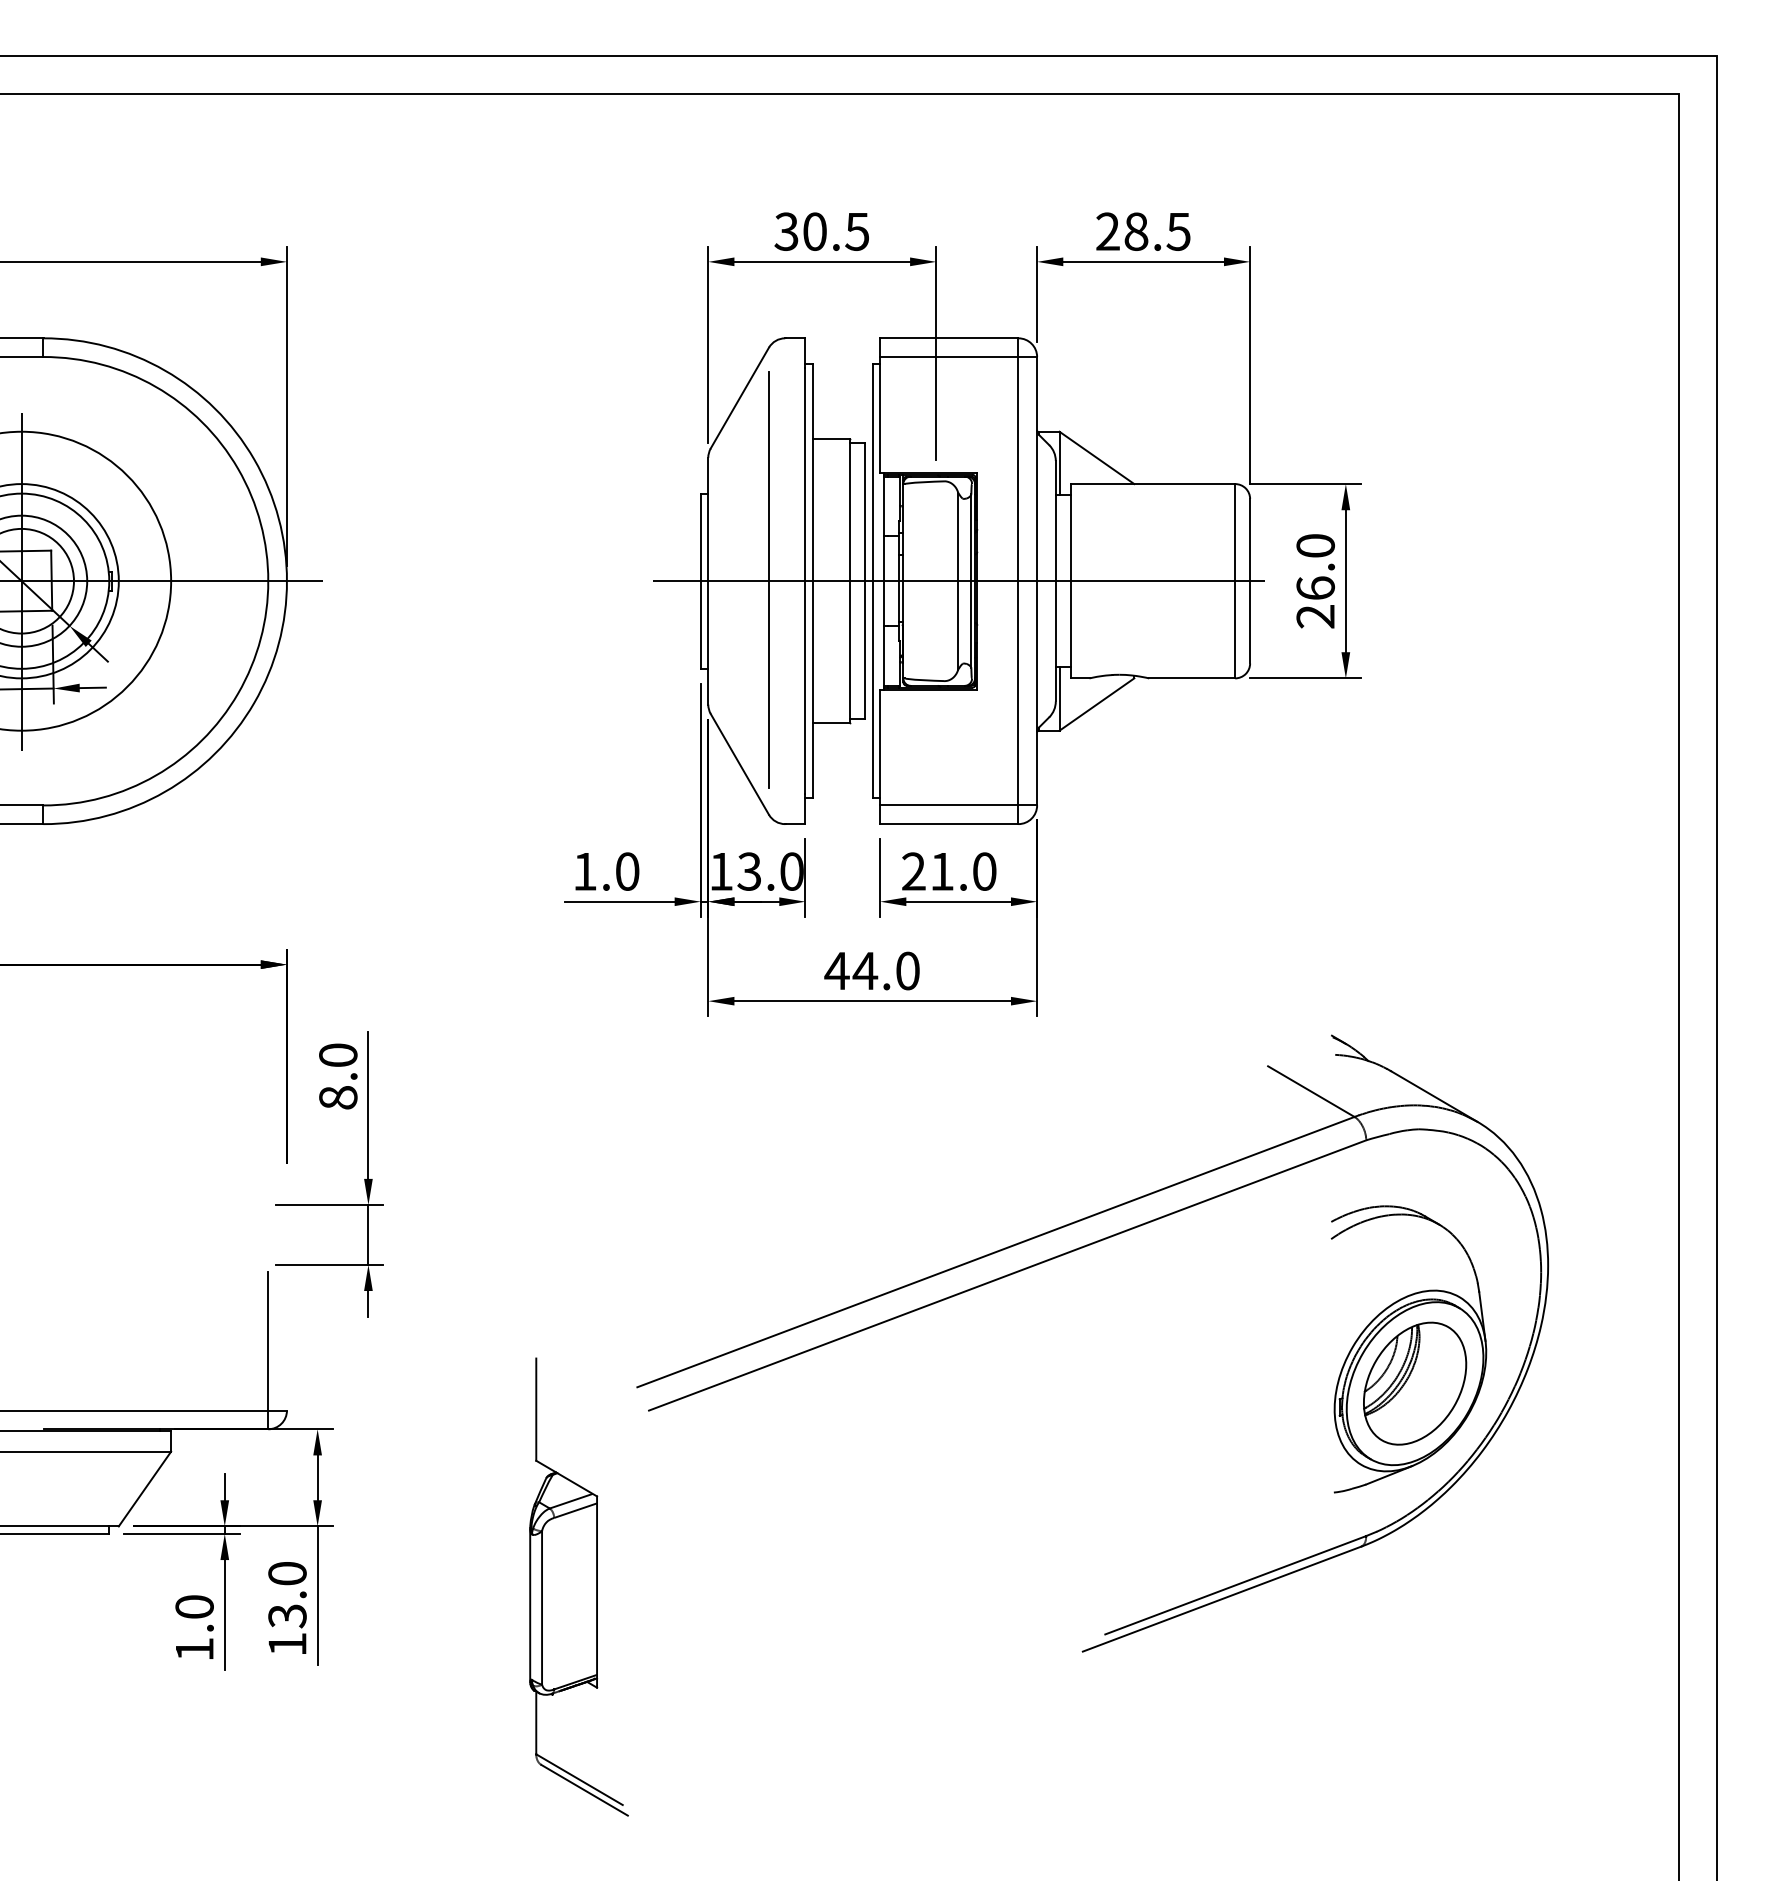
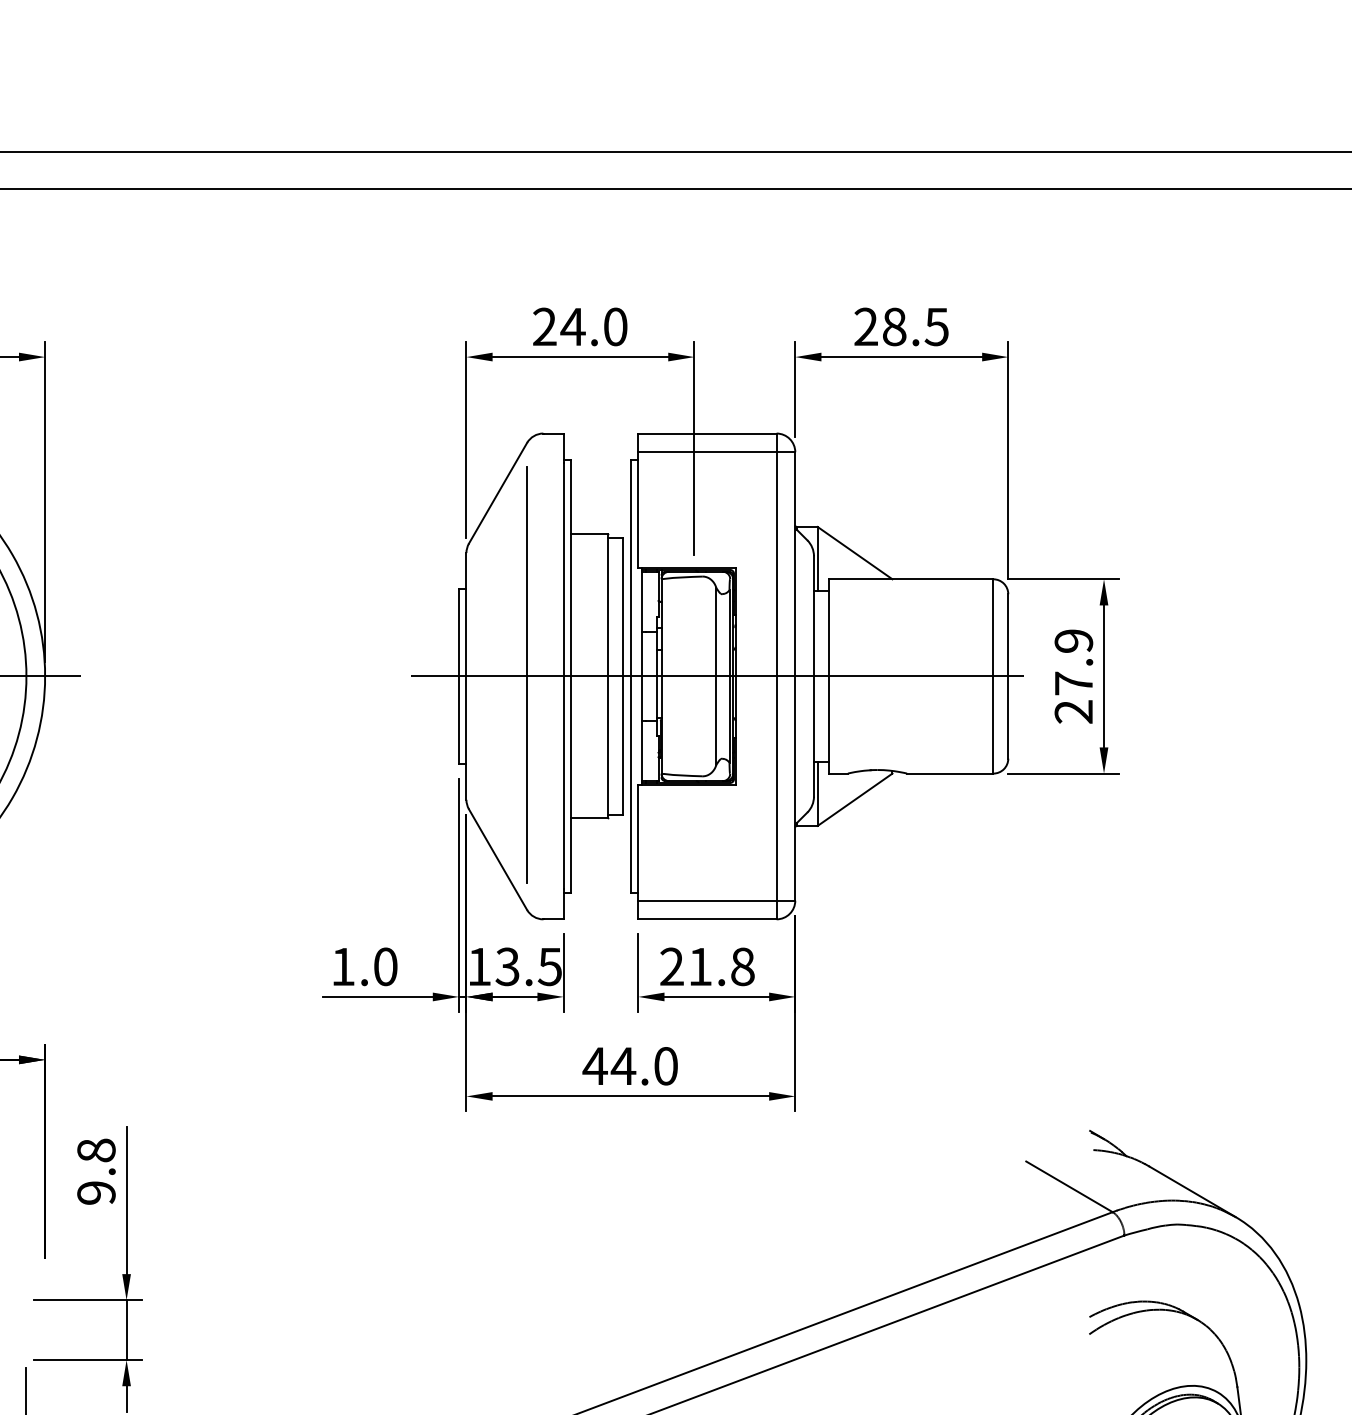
text: (821, 231) -> (579, 326), 30.5 -> 24.0
text: (1315, 566) -> (1073, 661), 26.0 -> 27.9
text: (791, 871) -> (549, 966), 13.0 -> 13.5
text: (984, 871) -> (742, 966), 21.0 -> 21.8
text: (338, 1076) -> (96, 1171), 8.0 -> 9.8

